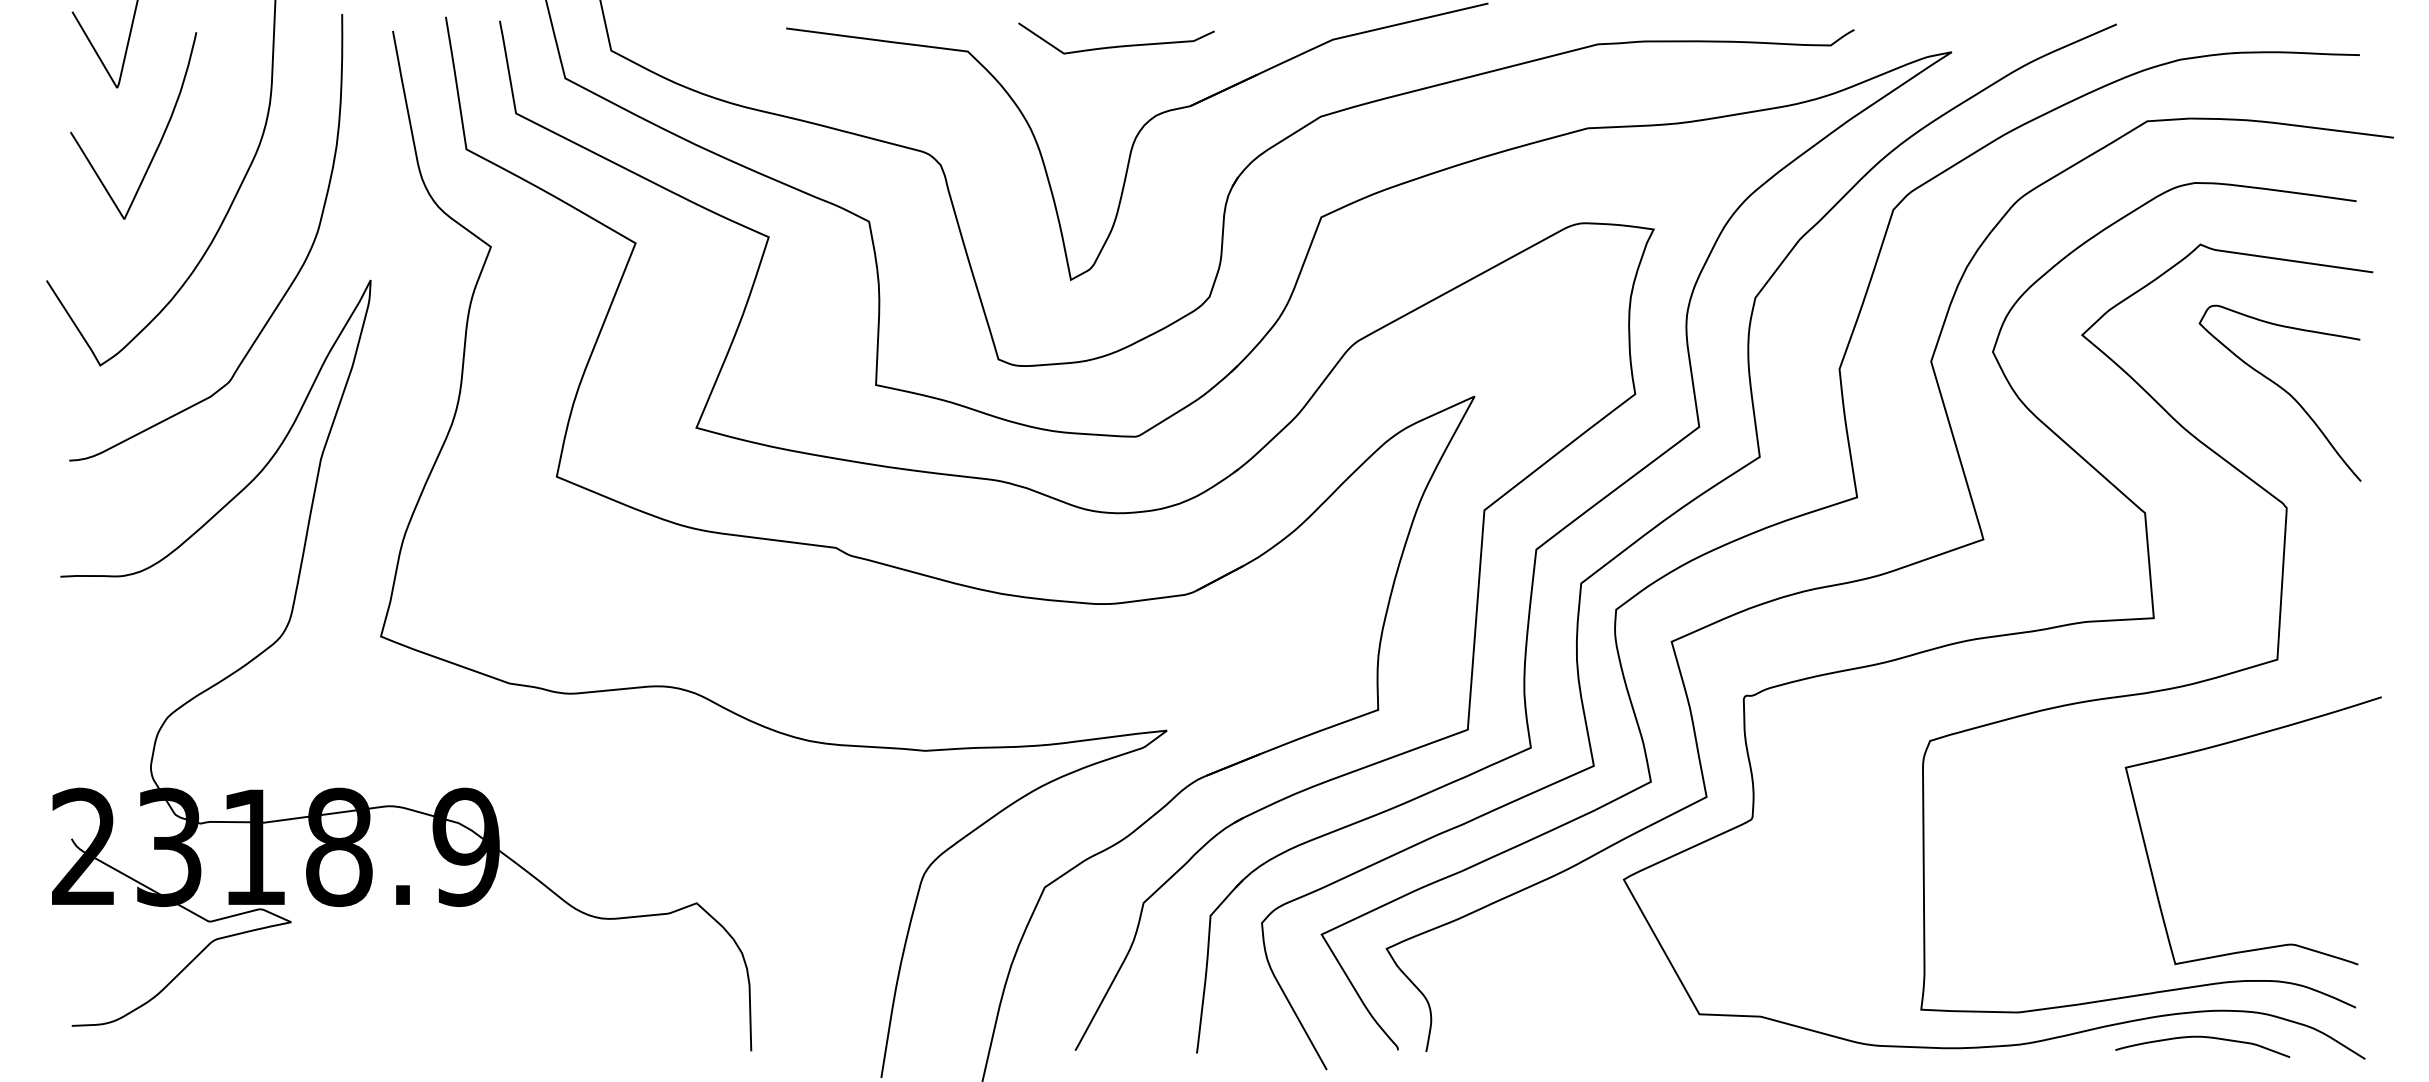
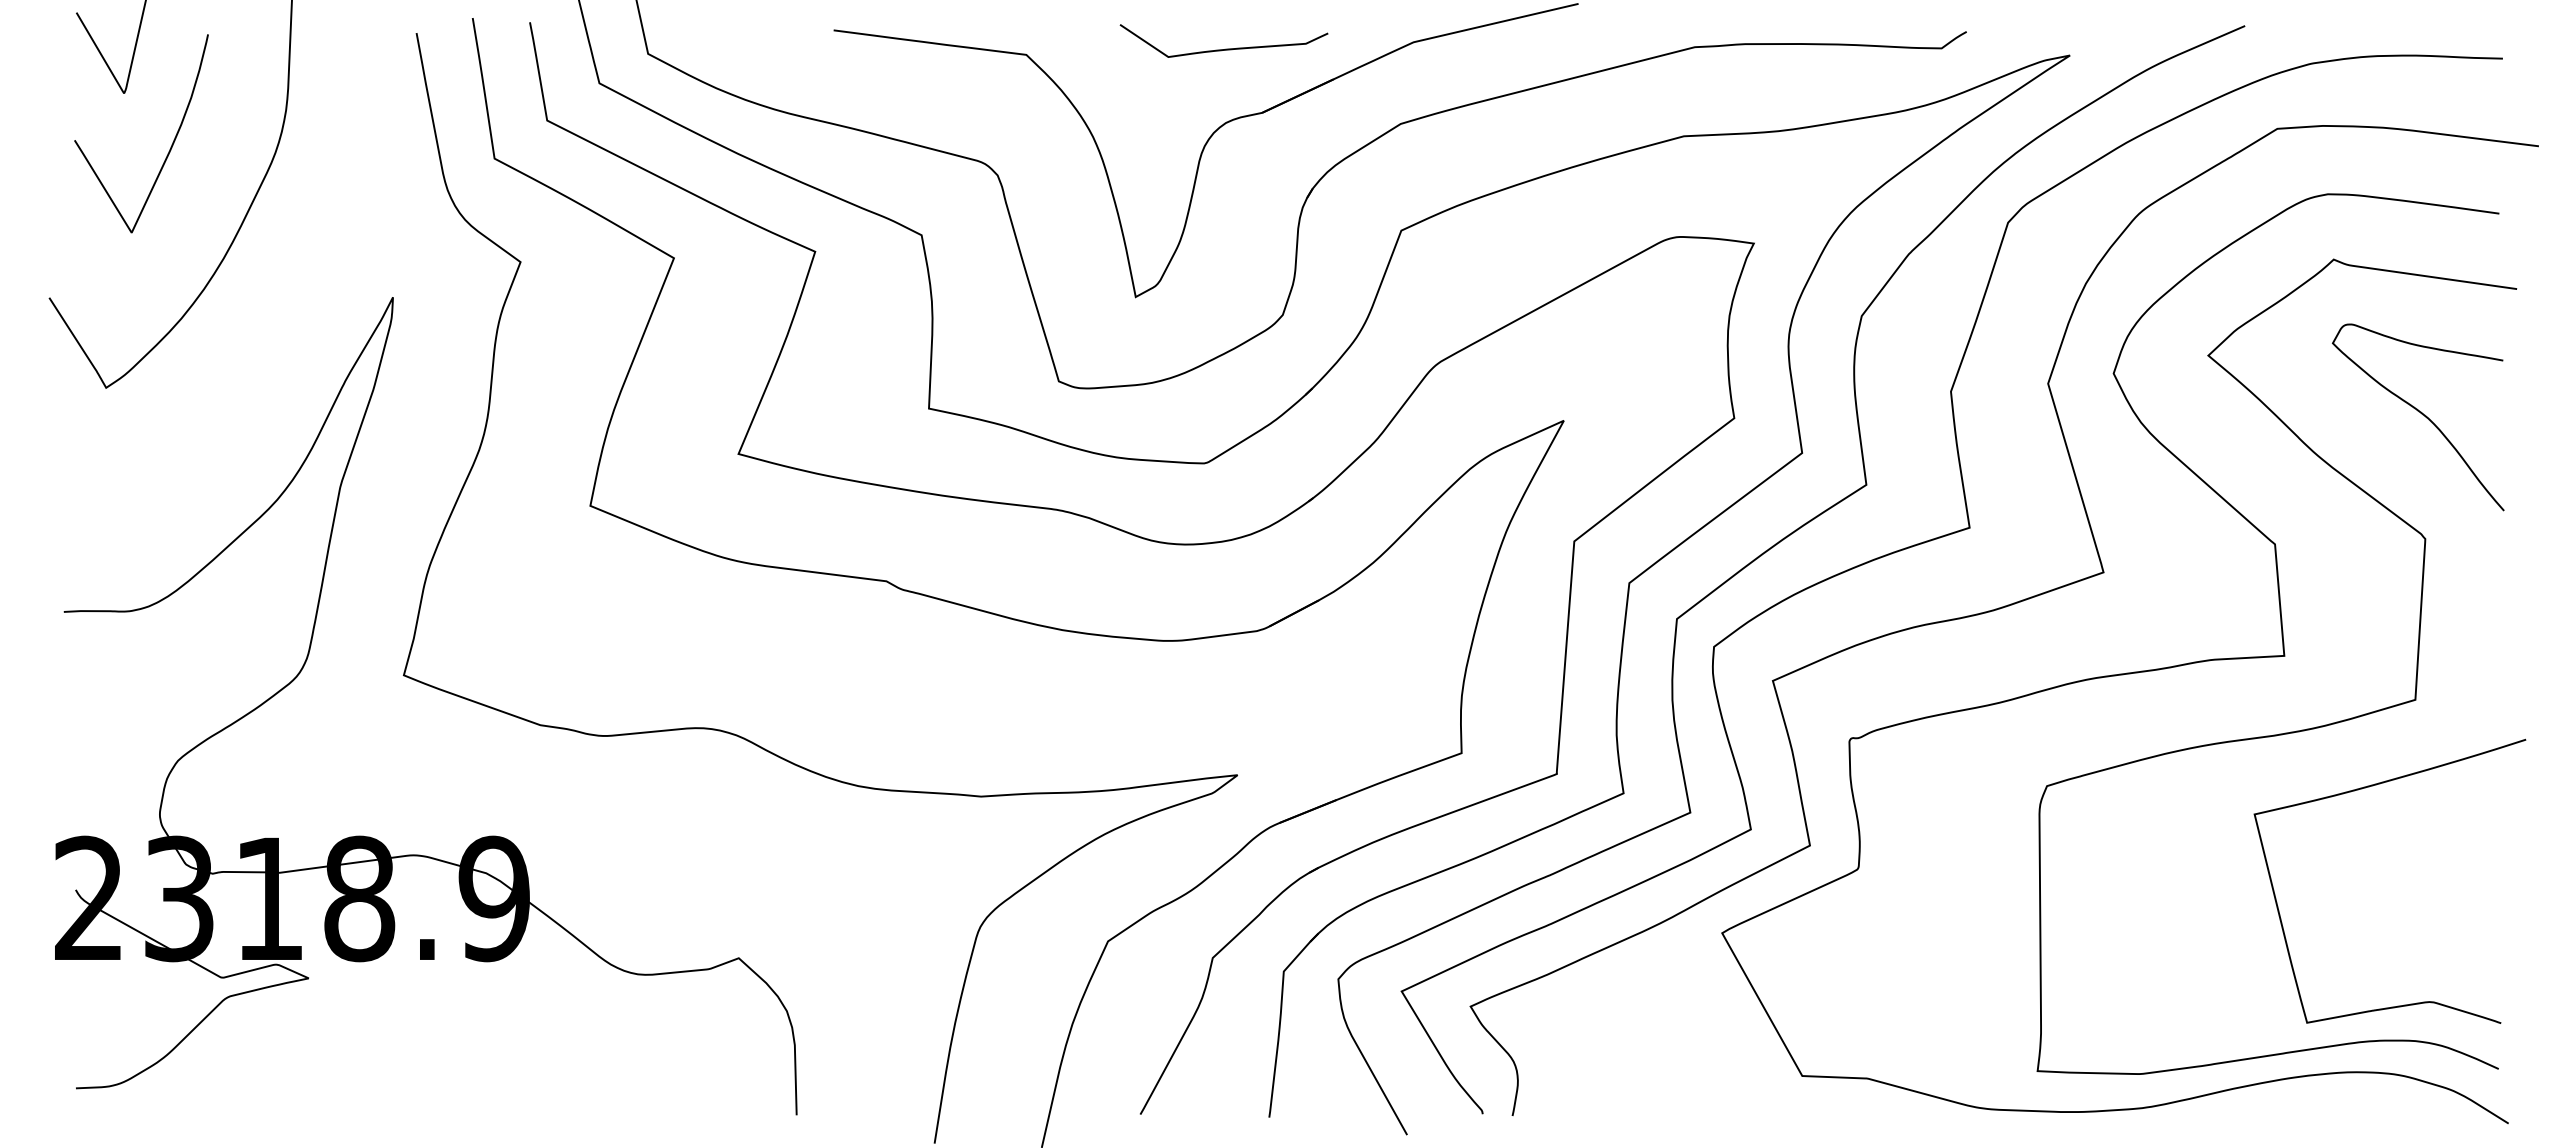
curve: (1117, 45) -> (1225, 48), moved
curve: (289, 285) -> (306, 303), removed
curve: (2205, 1038) -> (2339, 1101), removed

